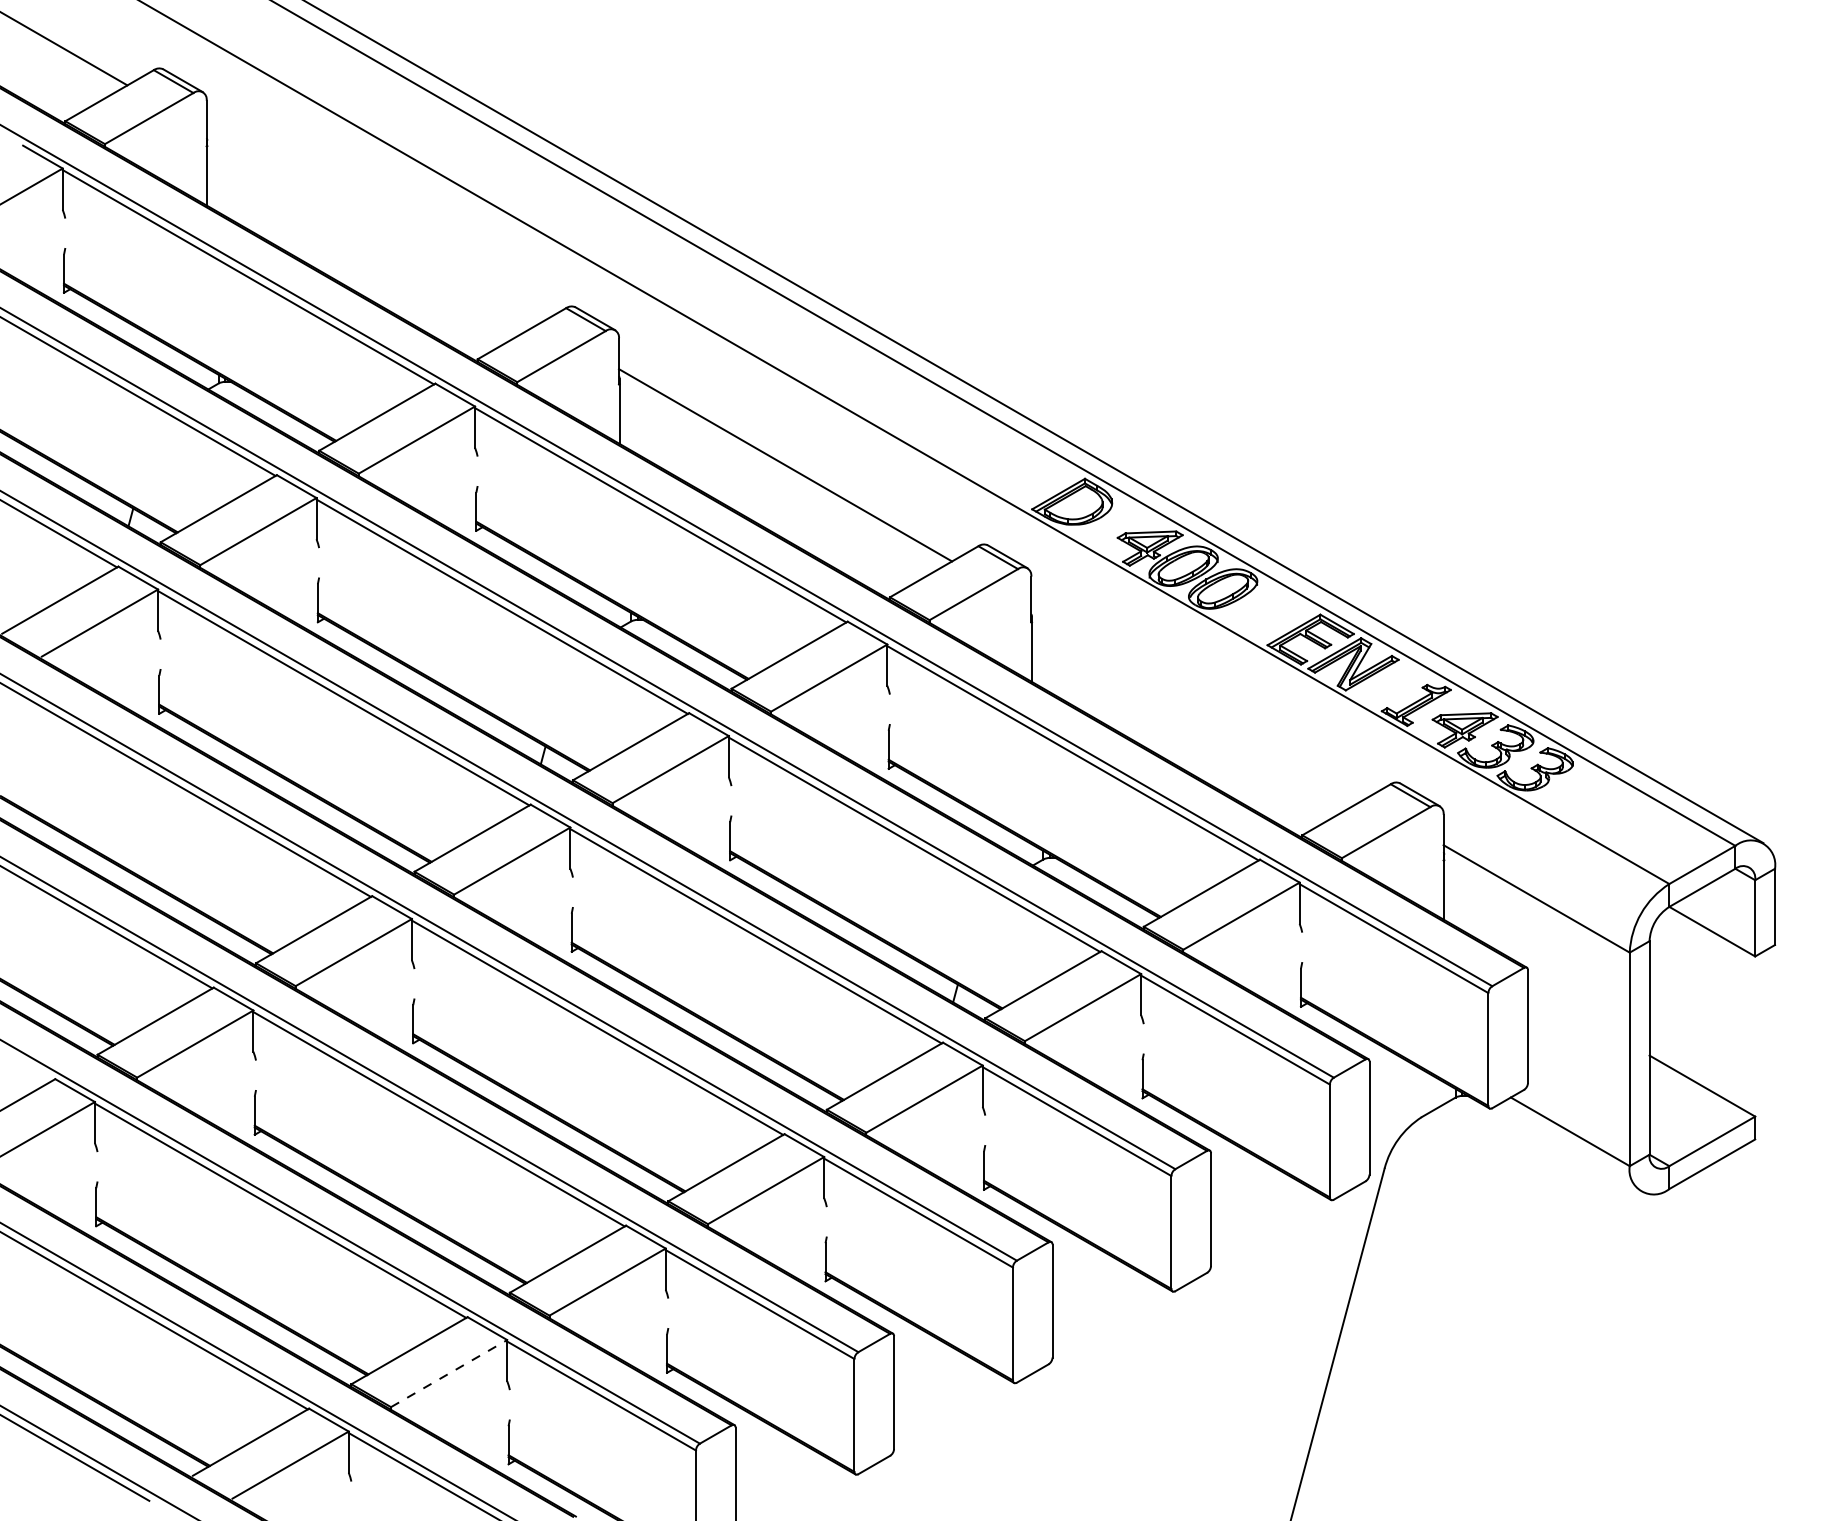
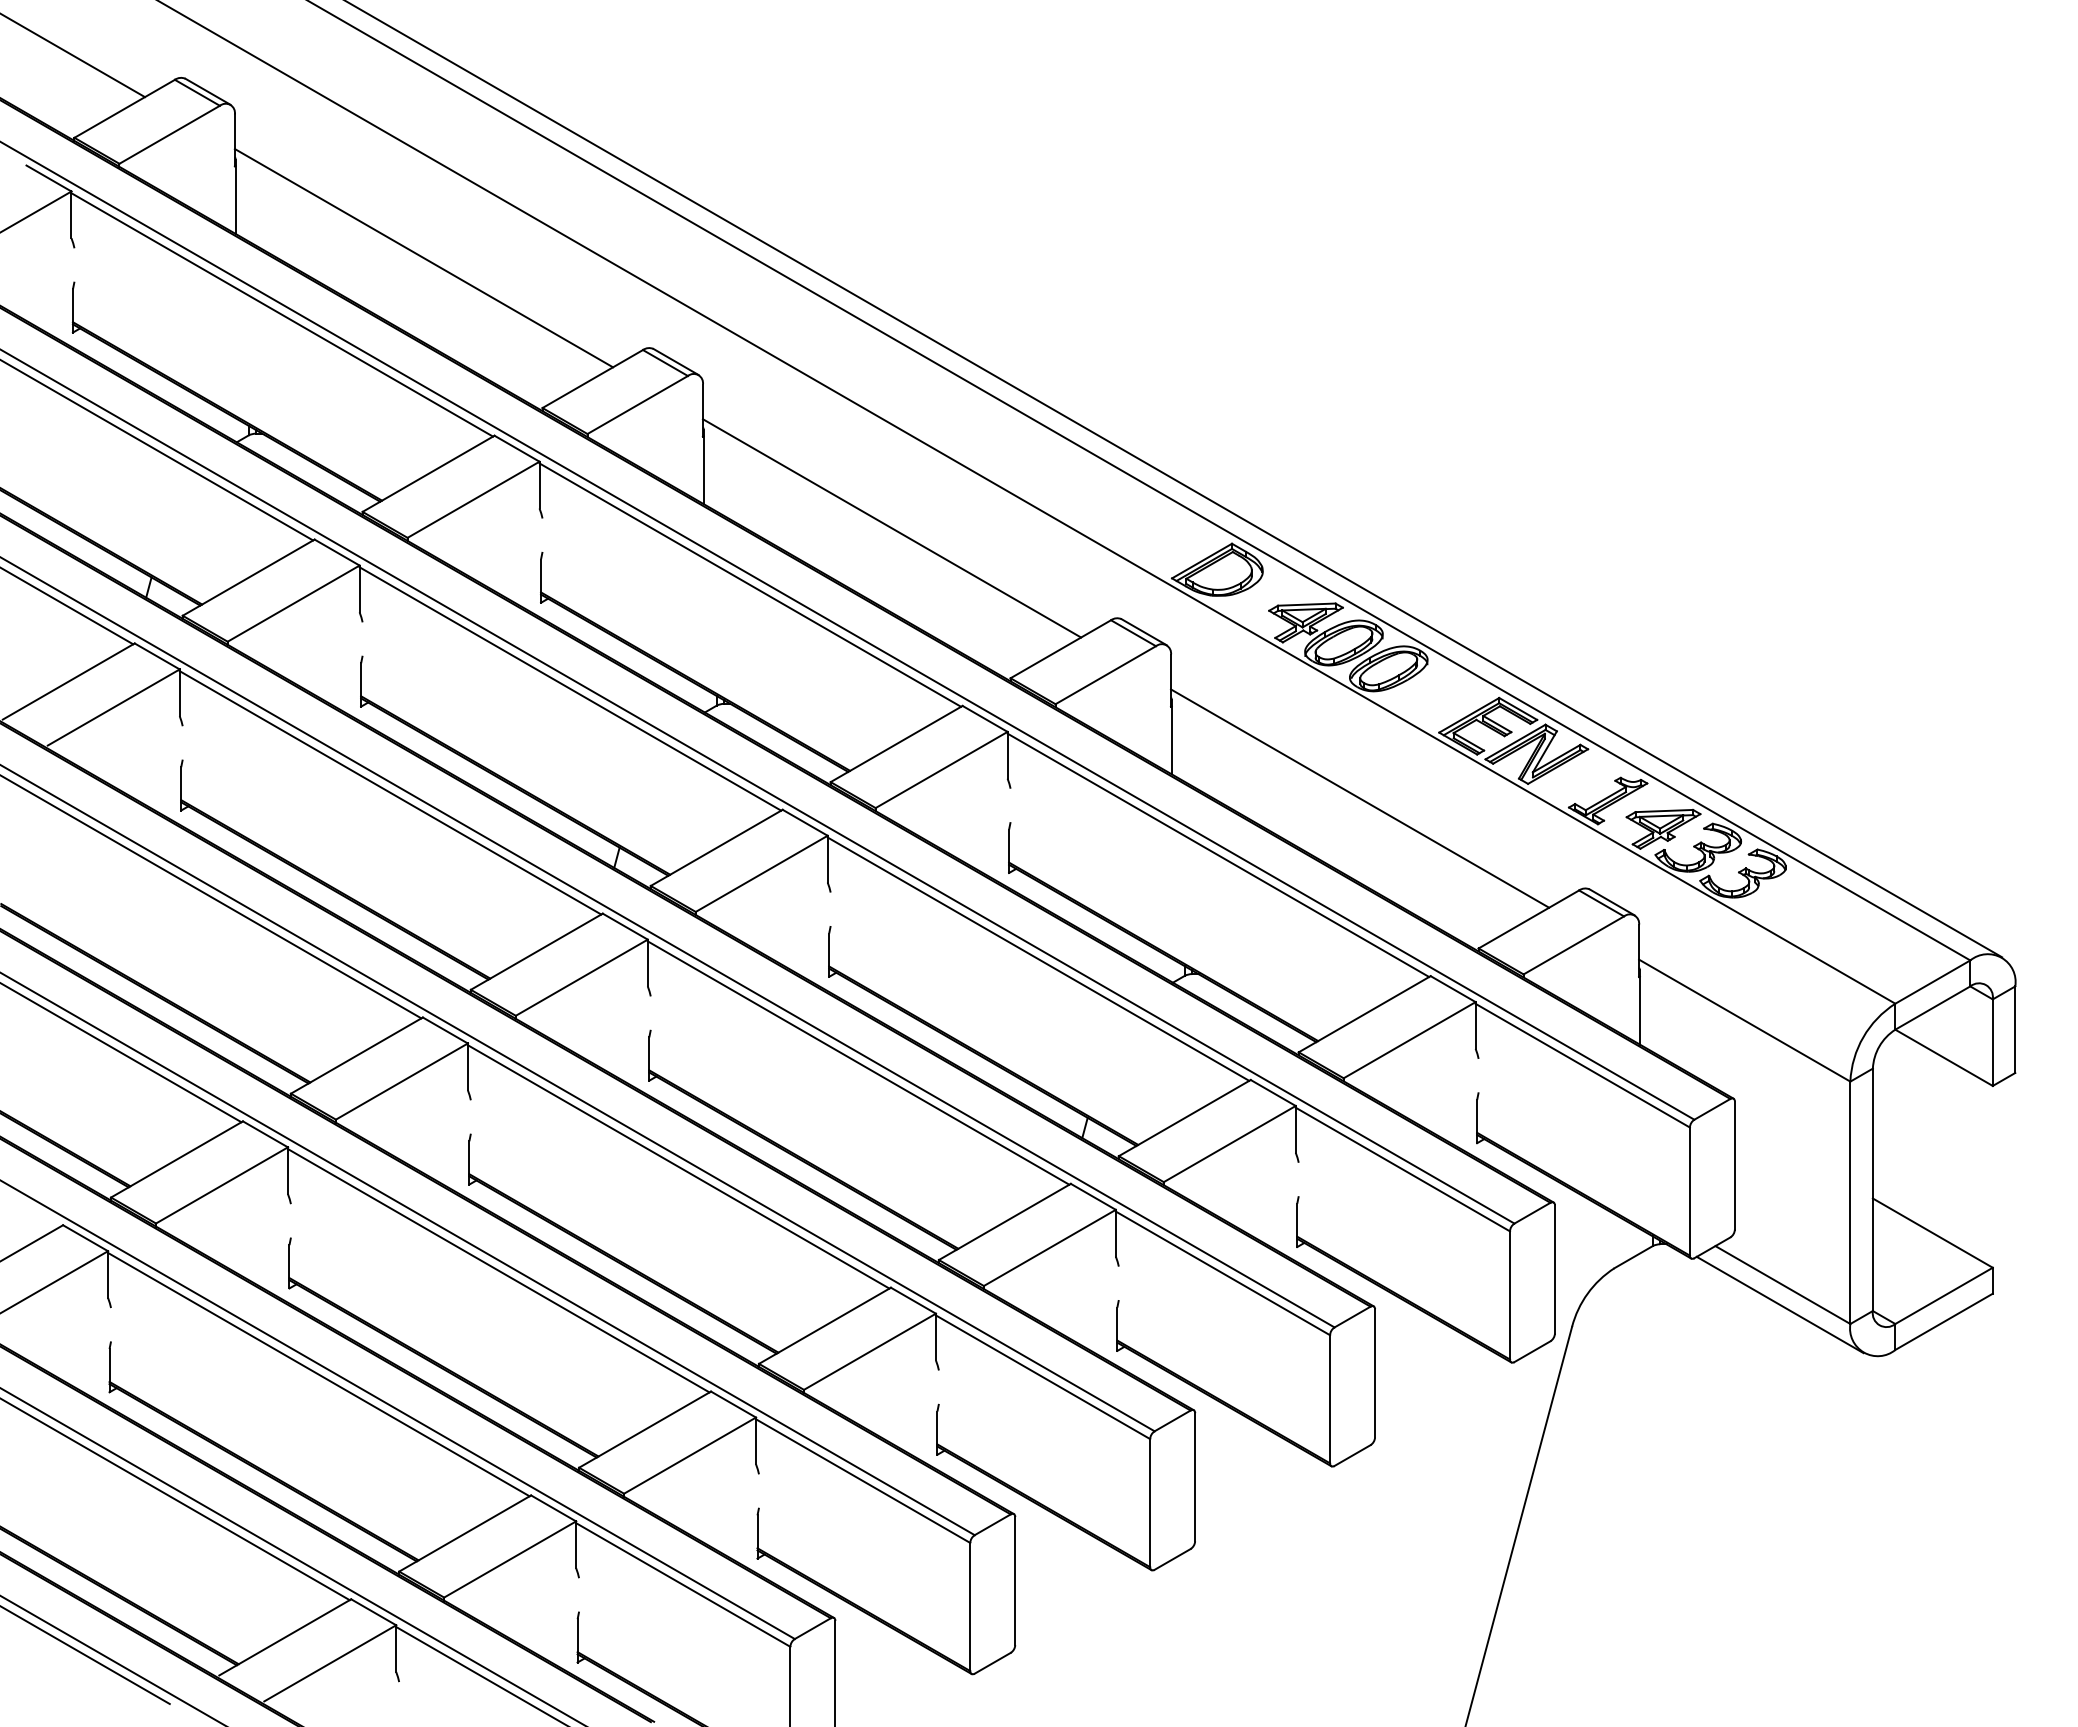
line: (372, 227) -> (423, 258), added
line: (1198, 703) -> (1360, 798), added
line: (1567, 1148) -> (1779, 1304), added
line: (449, 1373) -> (510, 1559), dashed -> solid

